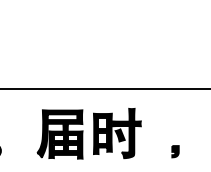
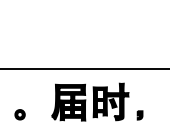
part: (174, 151) -> (139, 115), moved

